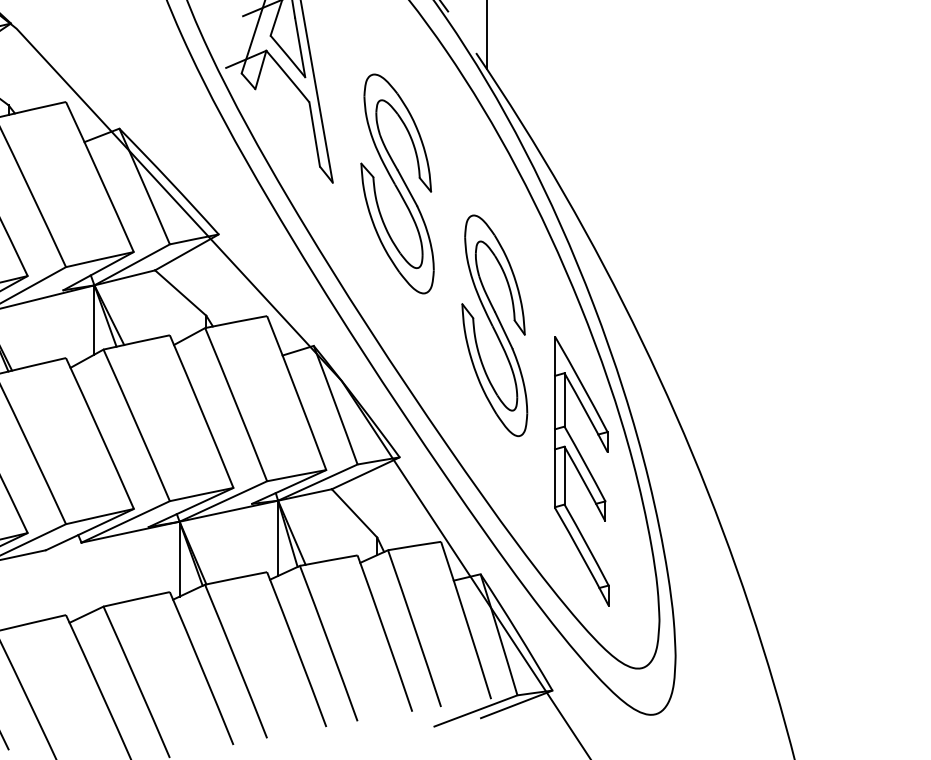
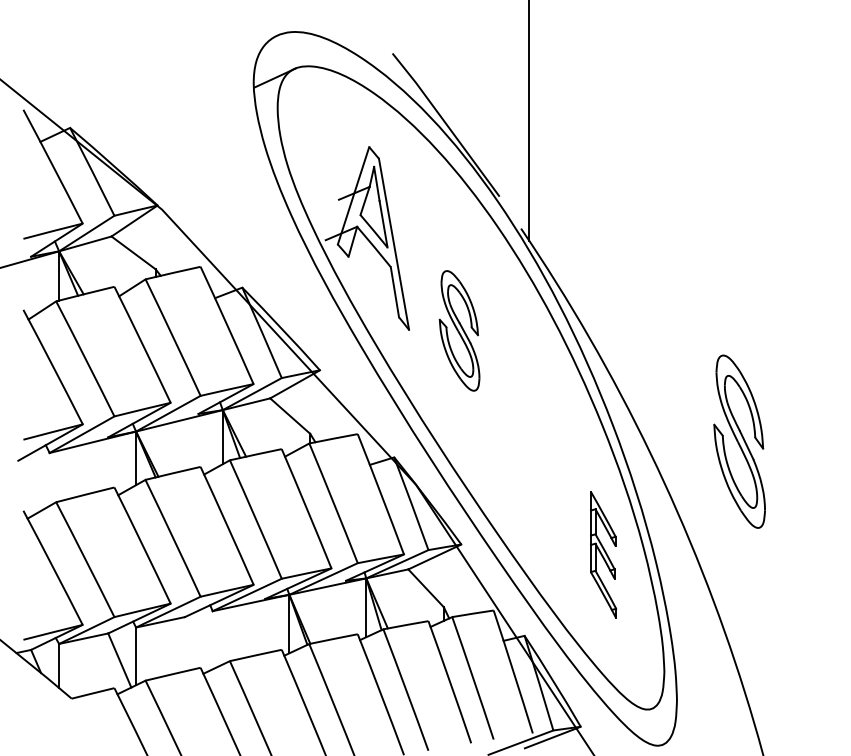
part: (397, 183) -> (459, 330), size x0.7
part: (494, 325) -> (739, 441), moved
part: (581, 470) -> (603, 554), size x0.6

